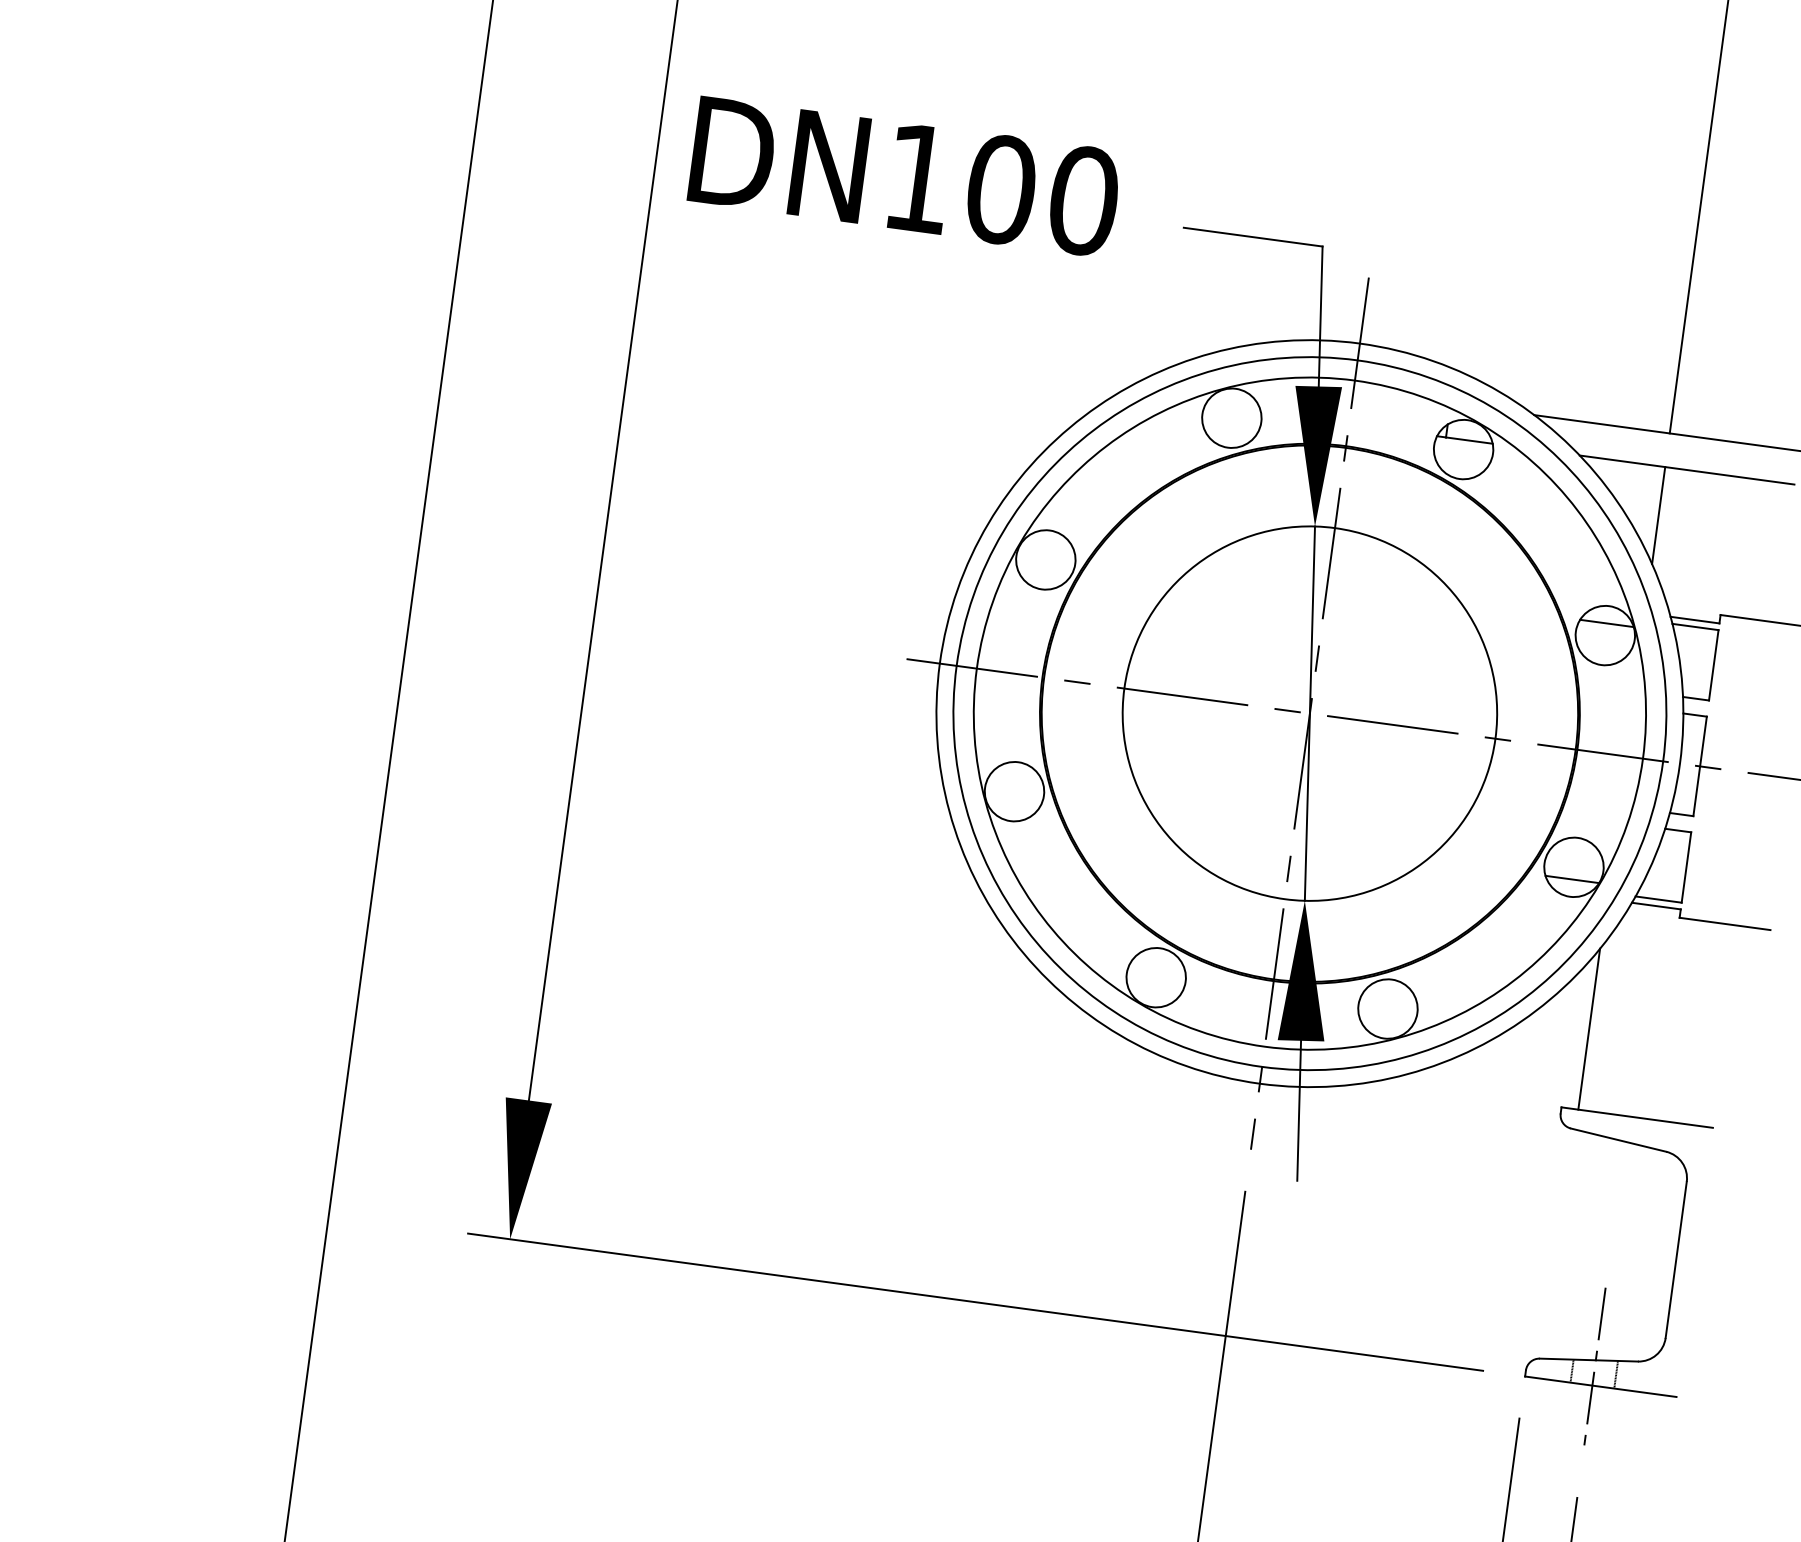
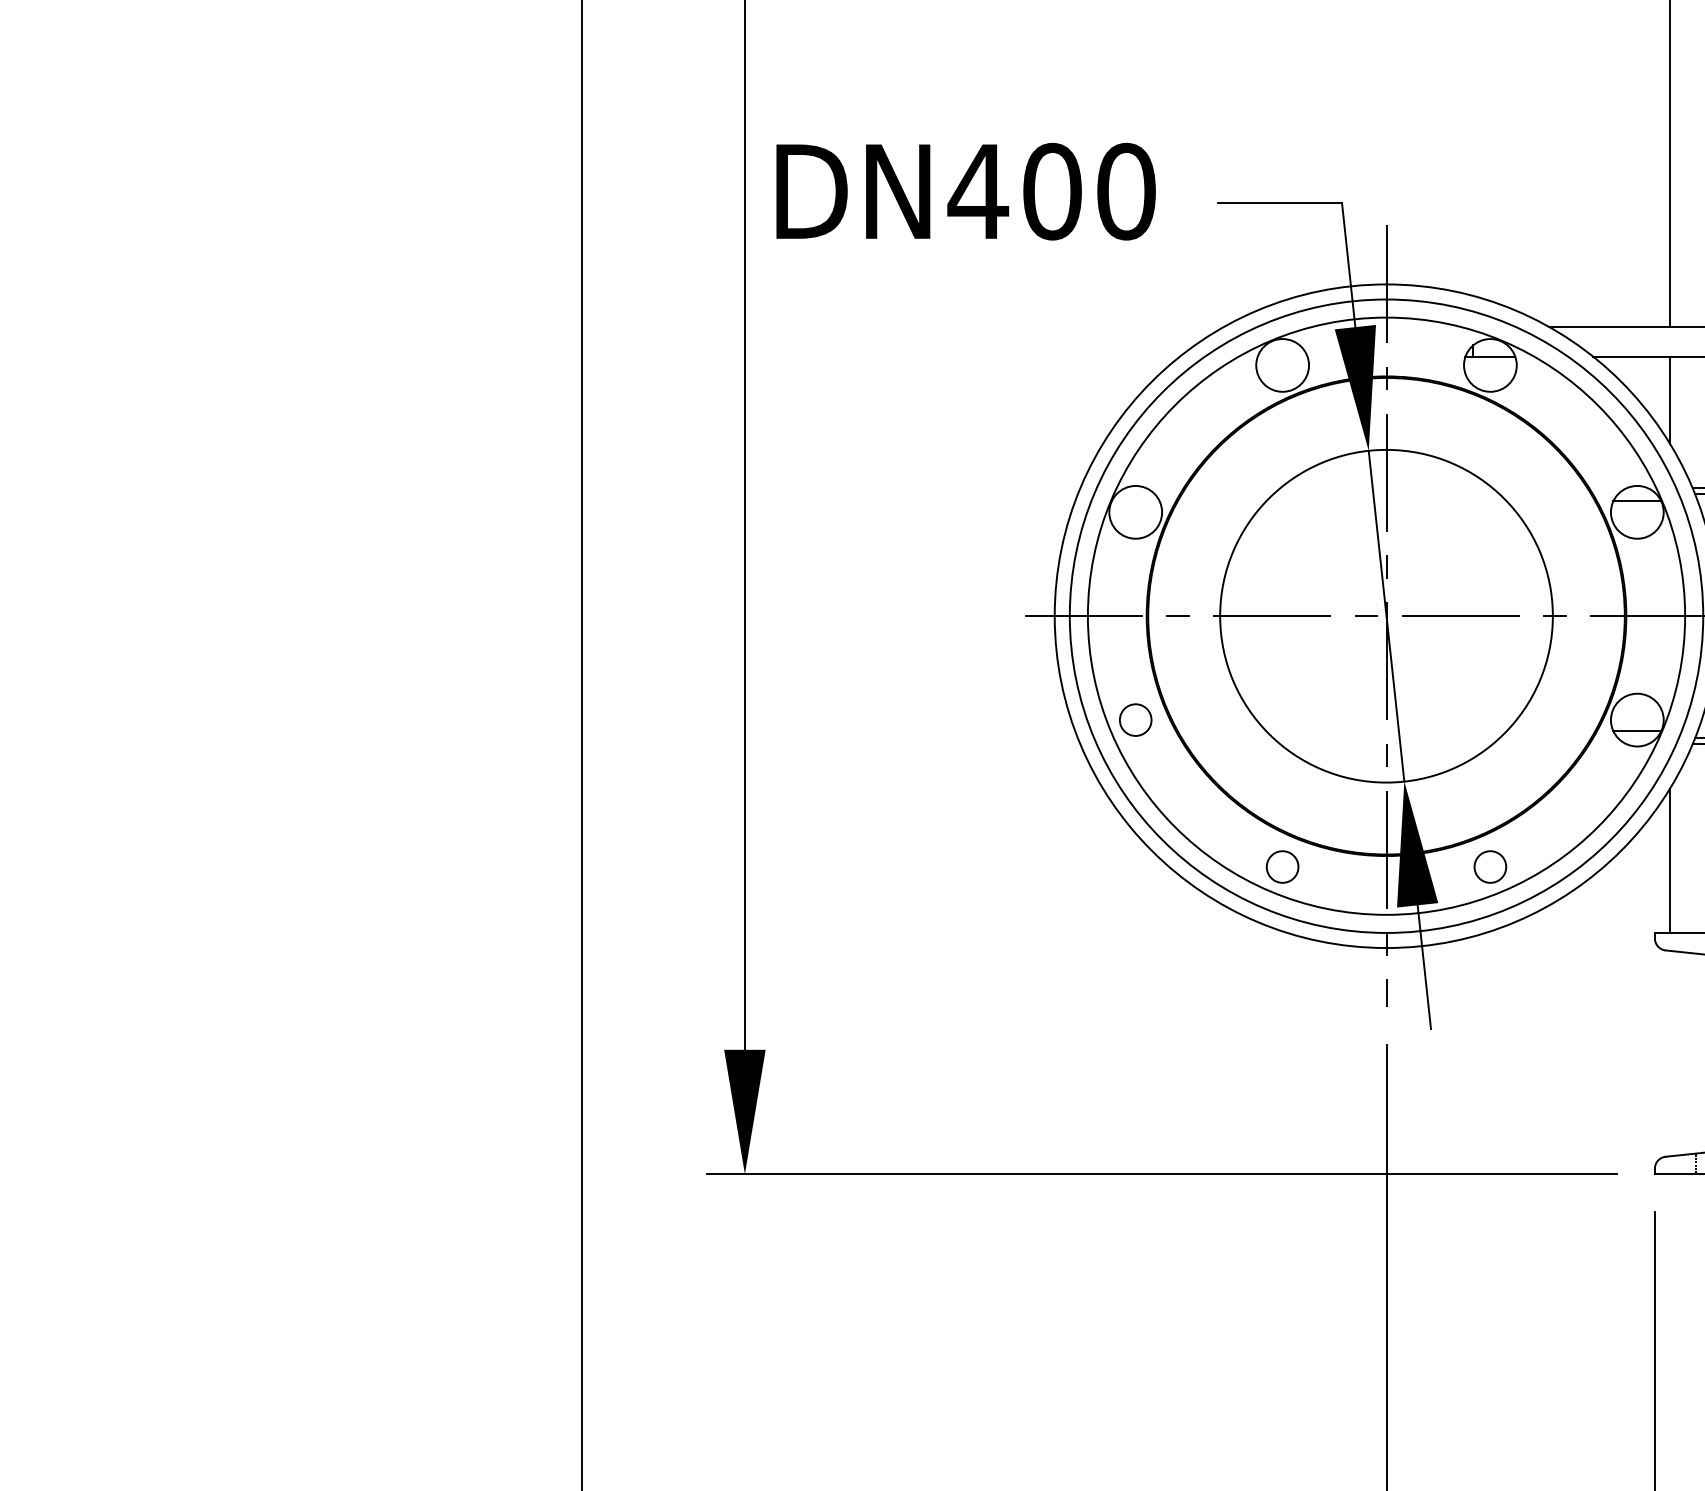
text: (918, 178) -> (978, 191), DN100 -> DN400
circle: (1014, 790) -> (1135, 719), size x0.6
circle: (1156, 977) -> (1282, 866), size x0.6
circle: (1388, 1008) -> (1490, 866), size x0.6

